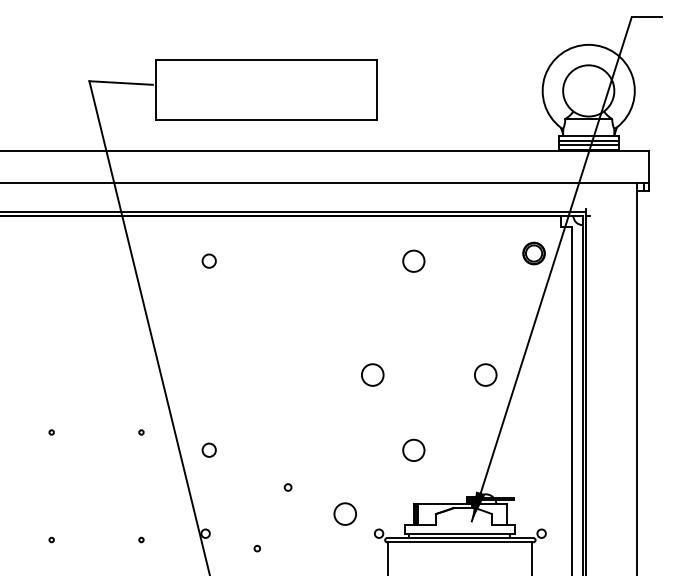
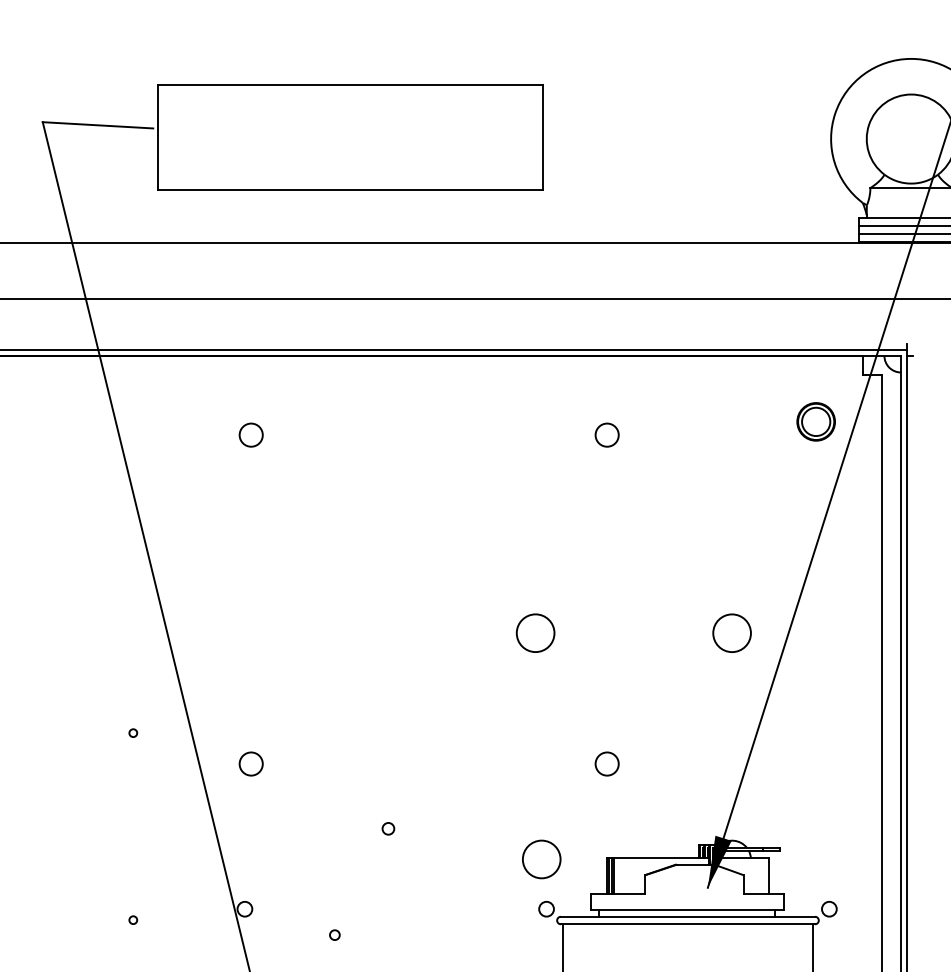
circle: (413, 260) -> (606, 433), size x0.62
circle: (413, 449) -> (606, 762), size x0.62
circle: (344, 513) -> (540, 858), moved

